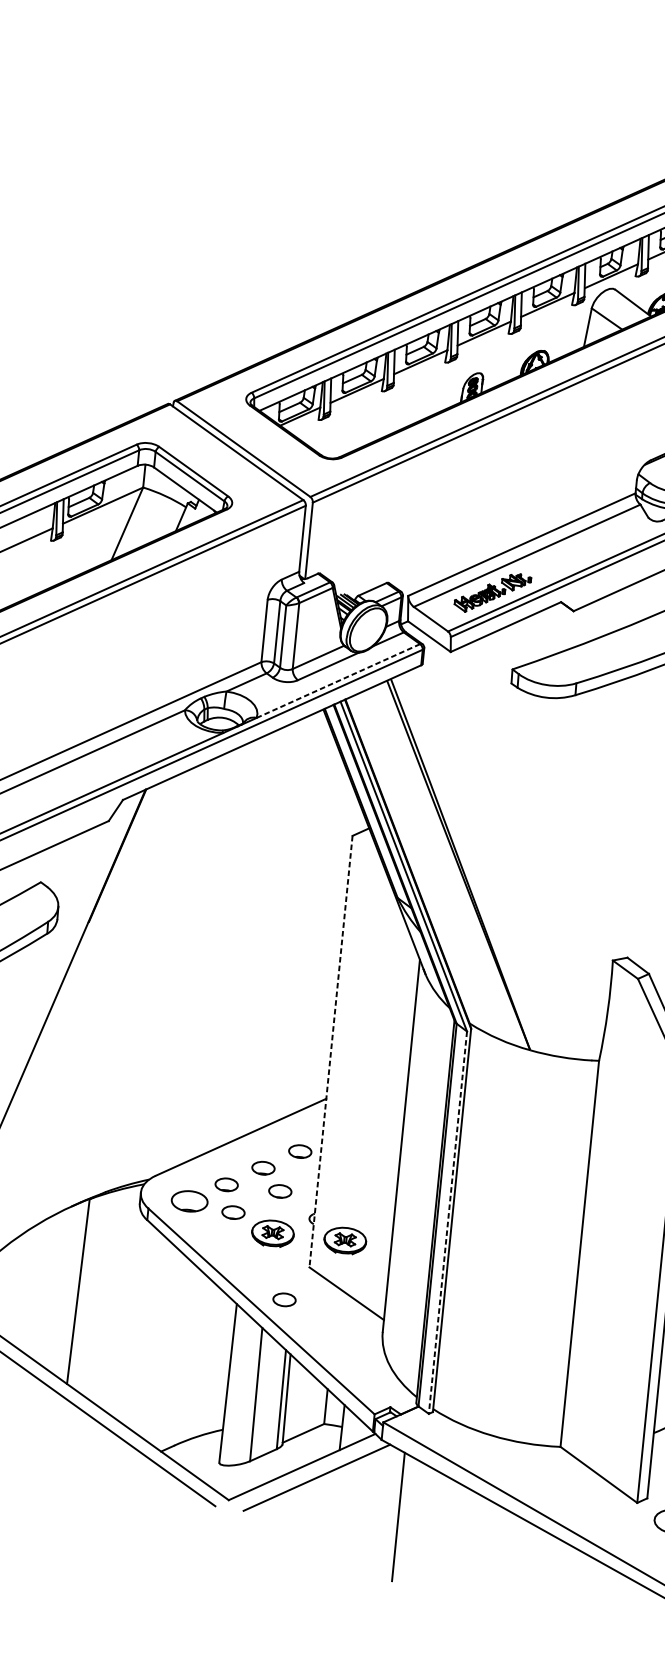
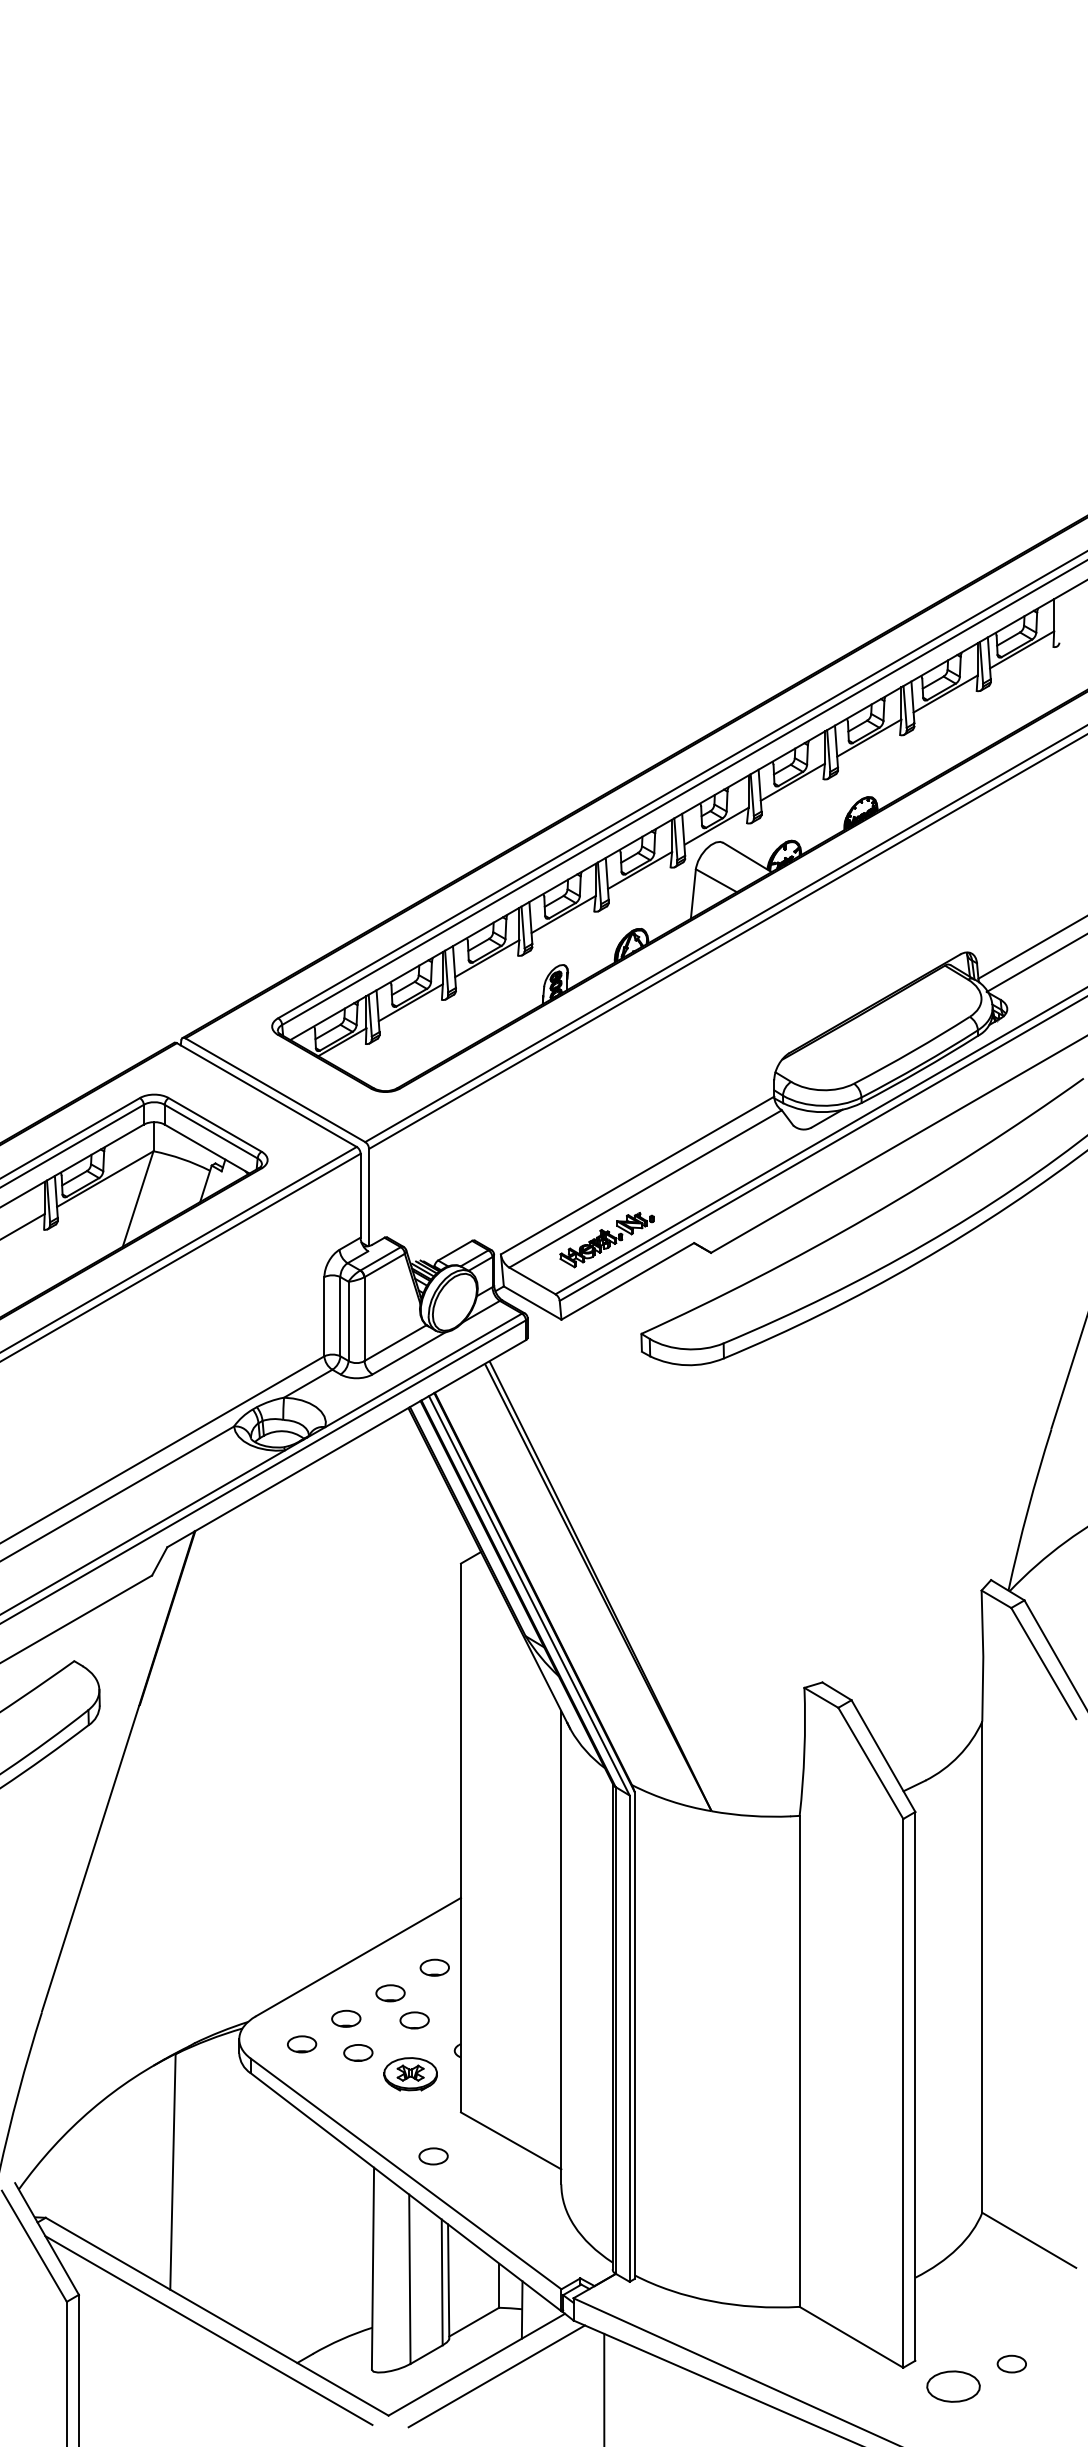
line: (338, 681) -> (423, 1370), dashed -> solid
line: (330, 1052) -> (460, 1838), dashed -> solid
part: (190, 1201) -> (302, 2044), size x0.62
line: (447, 1223) -> (629, 2039), dashed -> solid
part: (345, 1240) -> (502, 2074), removed

